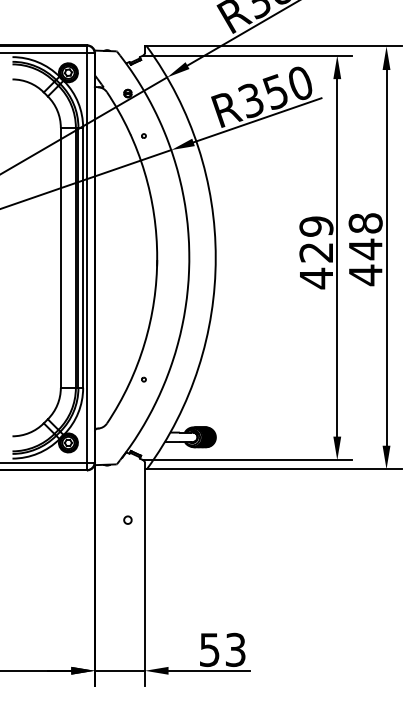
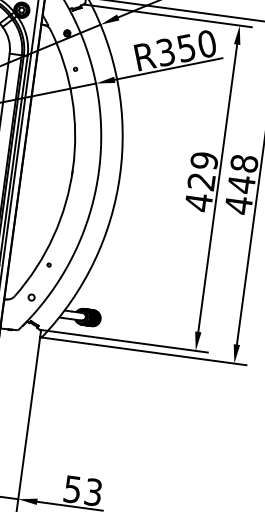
part: (127, 519) -> (31, 296), moved

